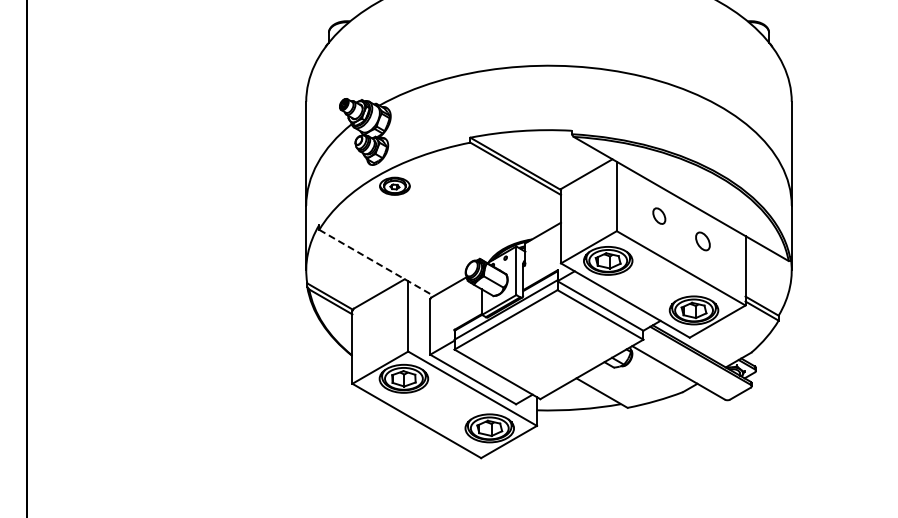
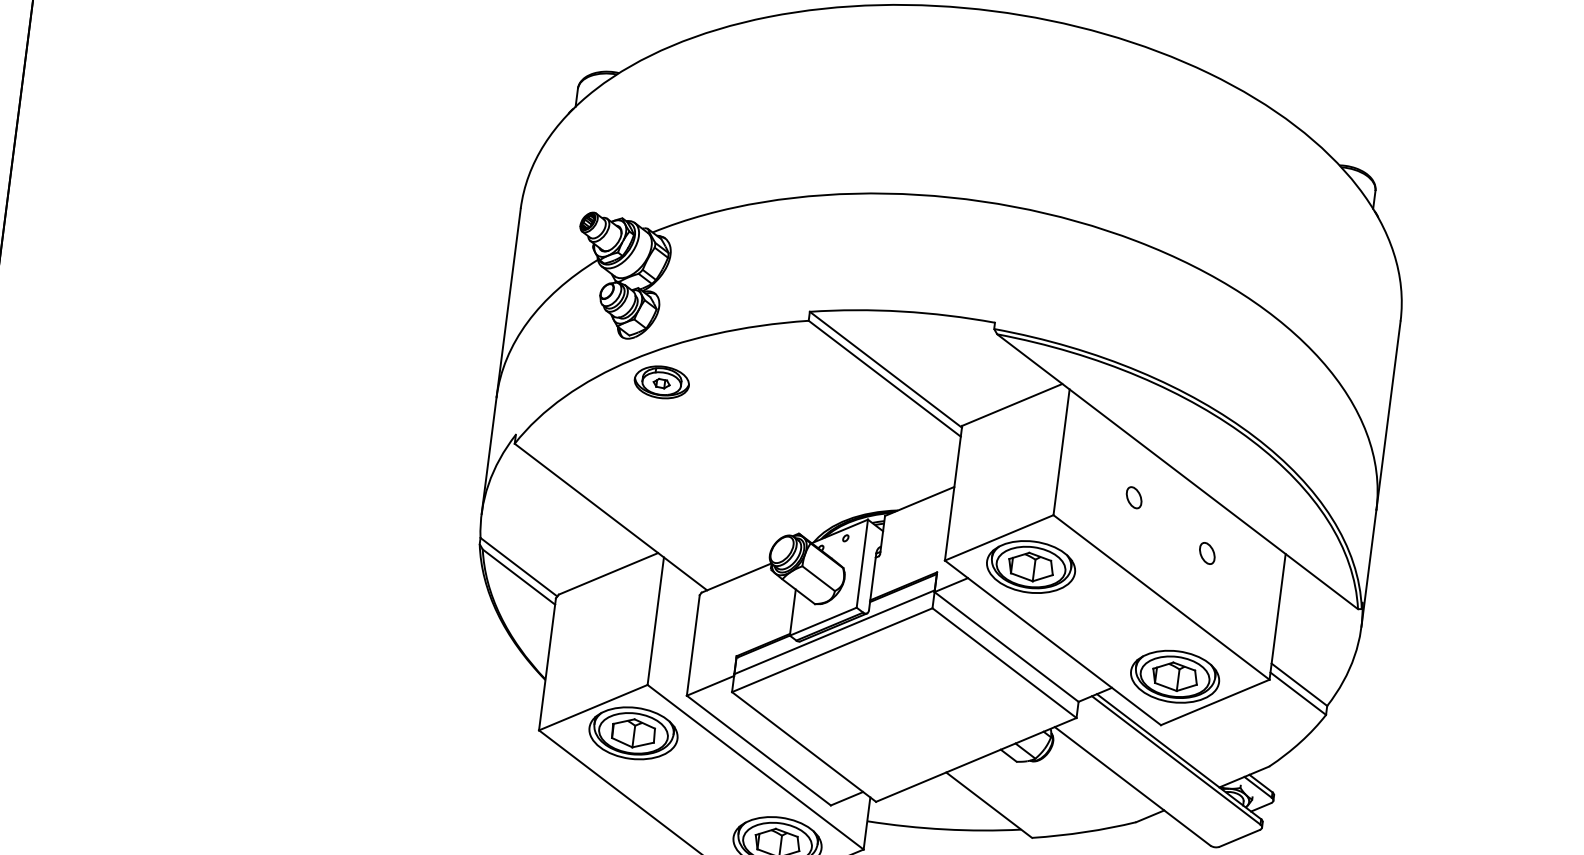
part: (659, 215) -> (1134, 496), size x0.71
part: (702, 240) -> (1206, 551), size x0.62
line: (377, 263) -> (612, 518), dashed -> solid

